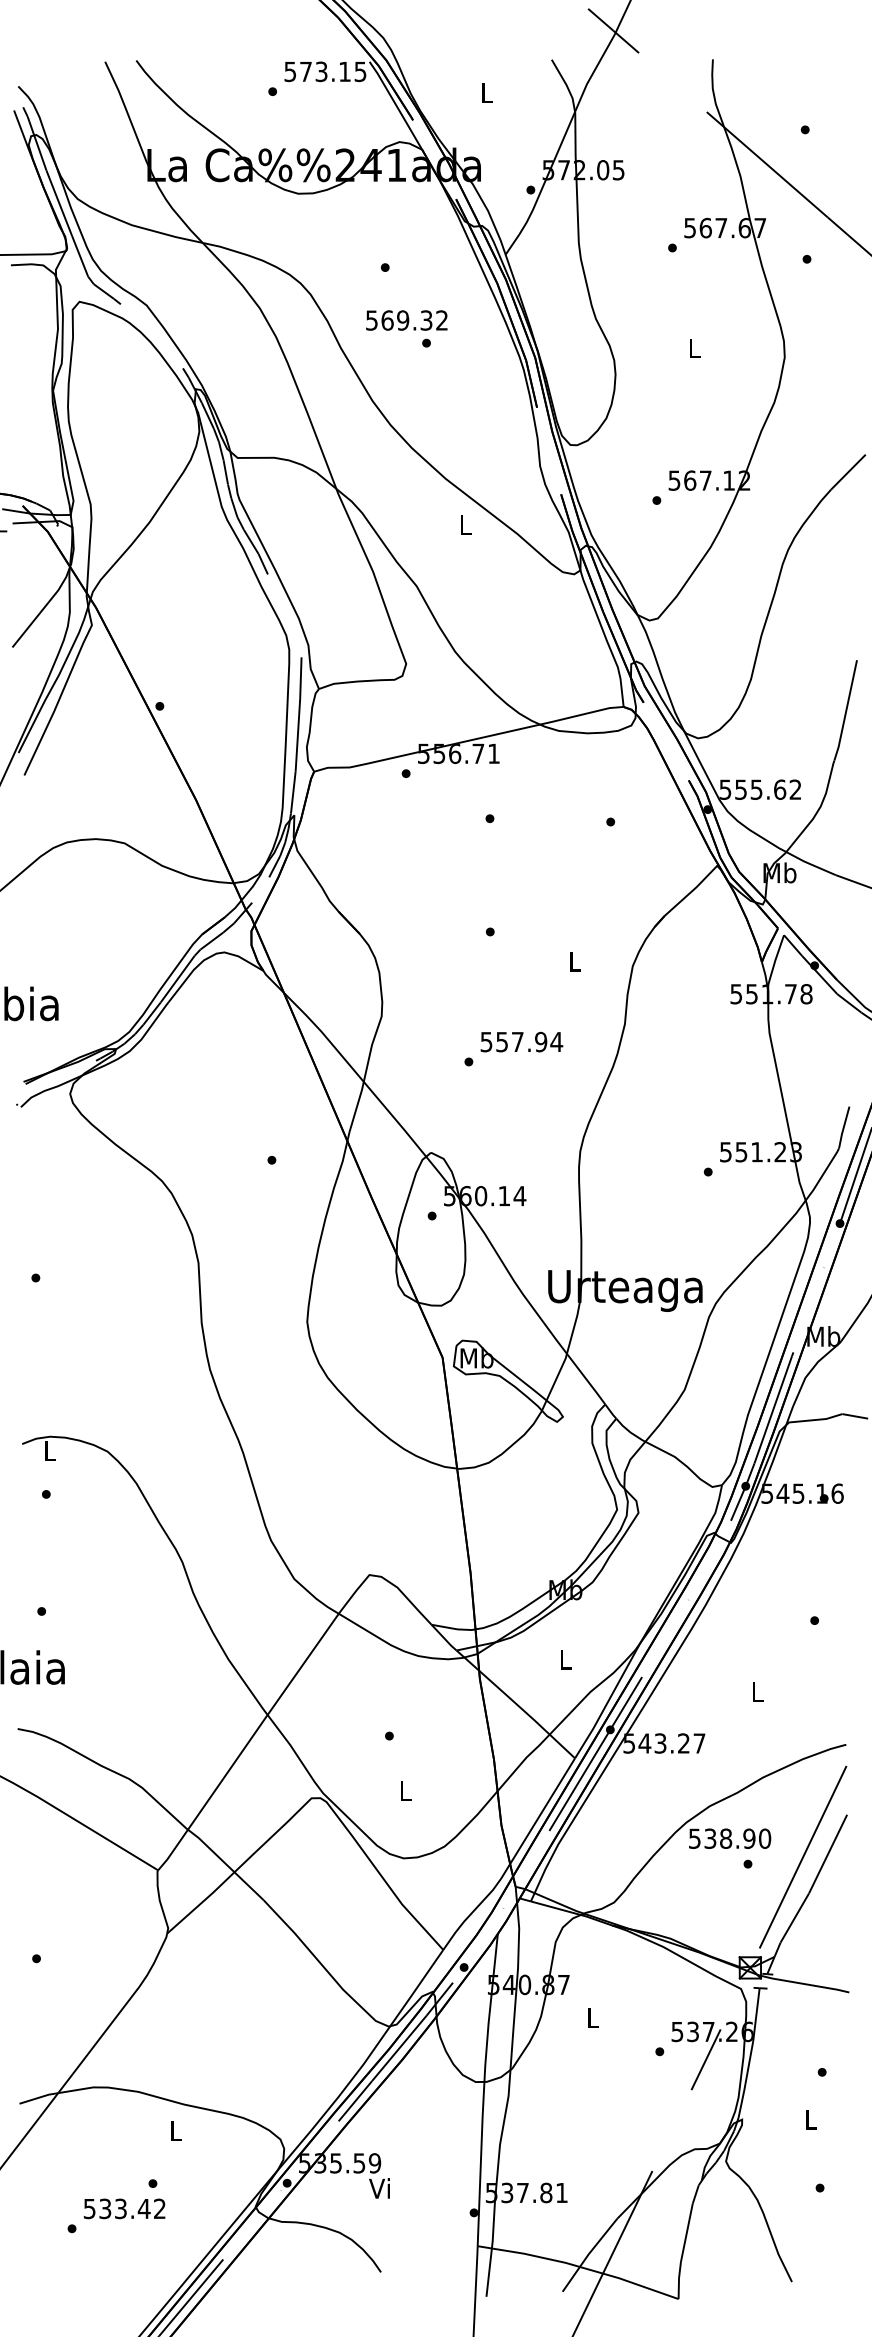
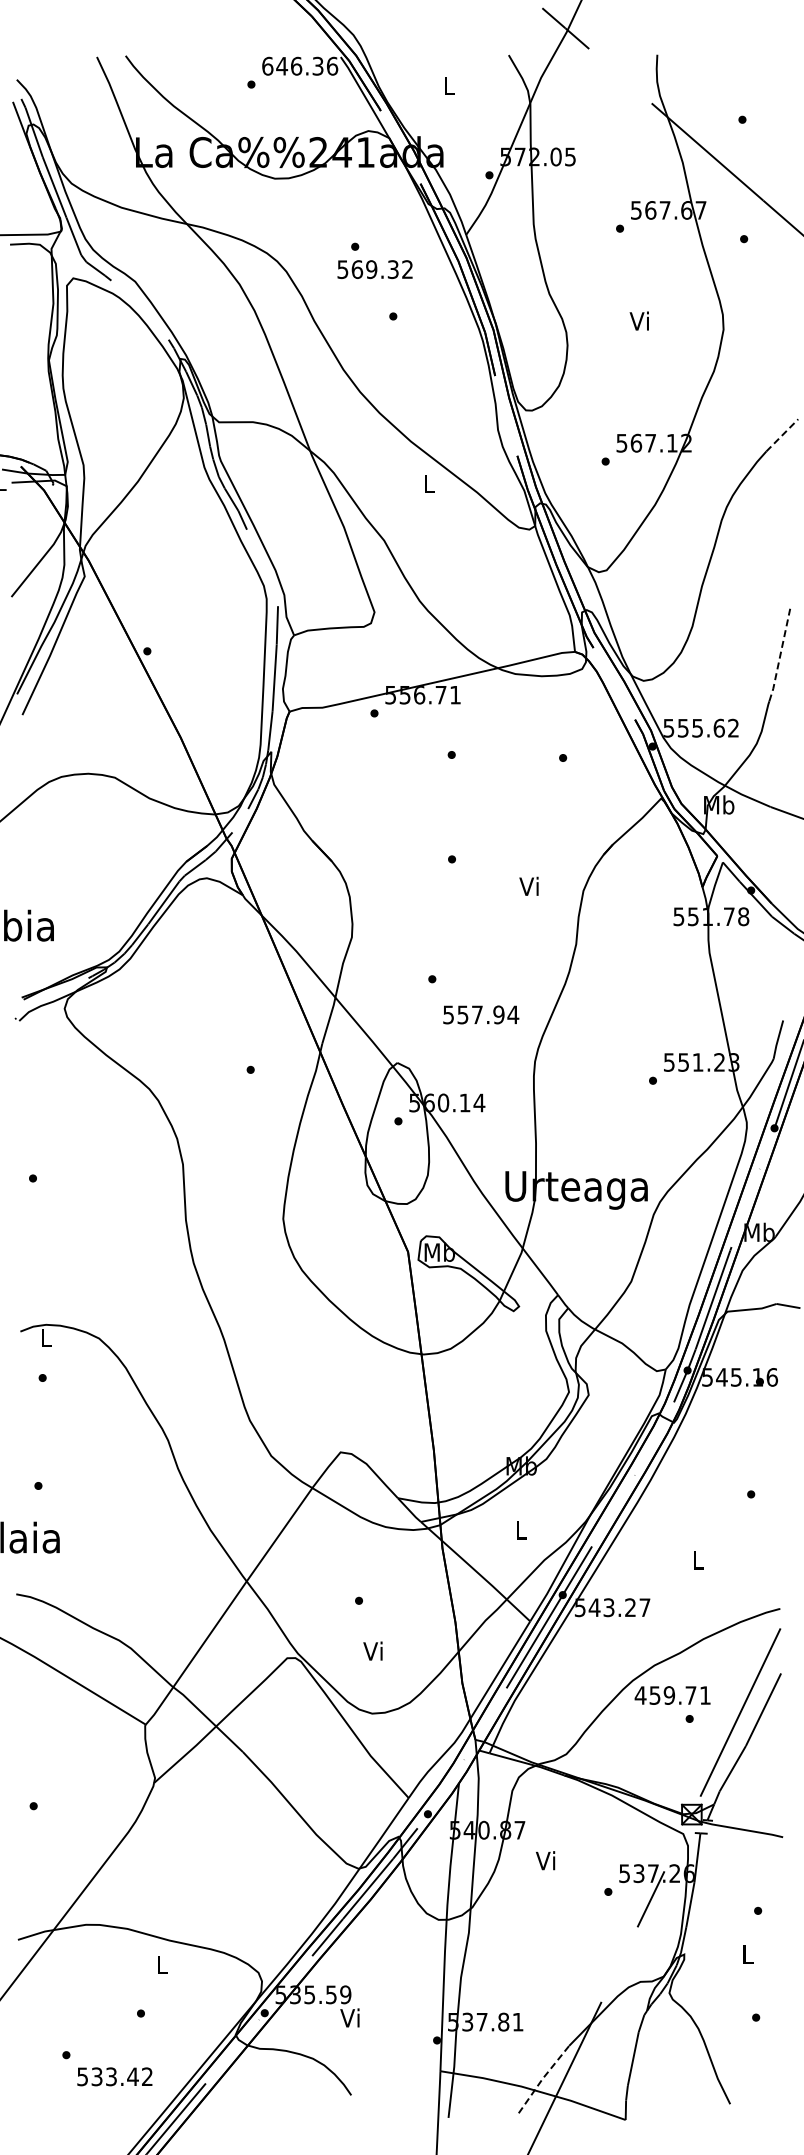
text: (325, 70) -> (300, 65), 573.15 -> 646.36
text: (406, 320) -> (374, 269), moved
text: (692, 347) -> (638, 320), L -> Vi
line: (848, 472) -> (782, 435), solid -> dashed
line: (846, 710) -> (780, 655), solid -> dashed
text: (573, 960) -> (528, 885), L -> Vi
text: (522, 1041) -> (481, 1014), moved
text: (404, 1789) -> (372, 1650), L -> Vi
text: (729, 1838) -> (672, 1695), 538.90 -> 459.71
text: (591, 2017) -> (545, 1860), L -> Vi
text: (124, 2208) -> (114, 2076), moved
line: (588, 2254) -> (542, 2078), solid -> dashed

